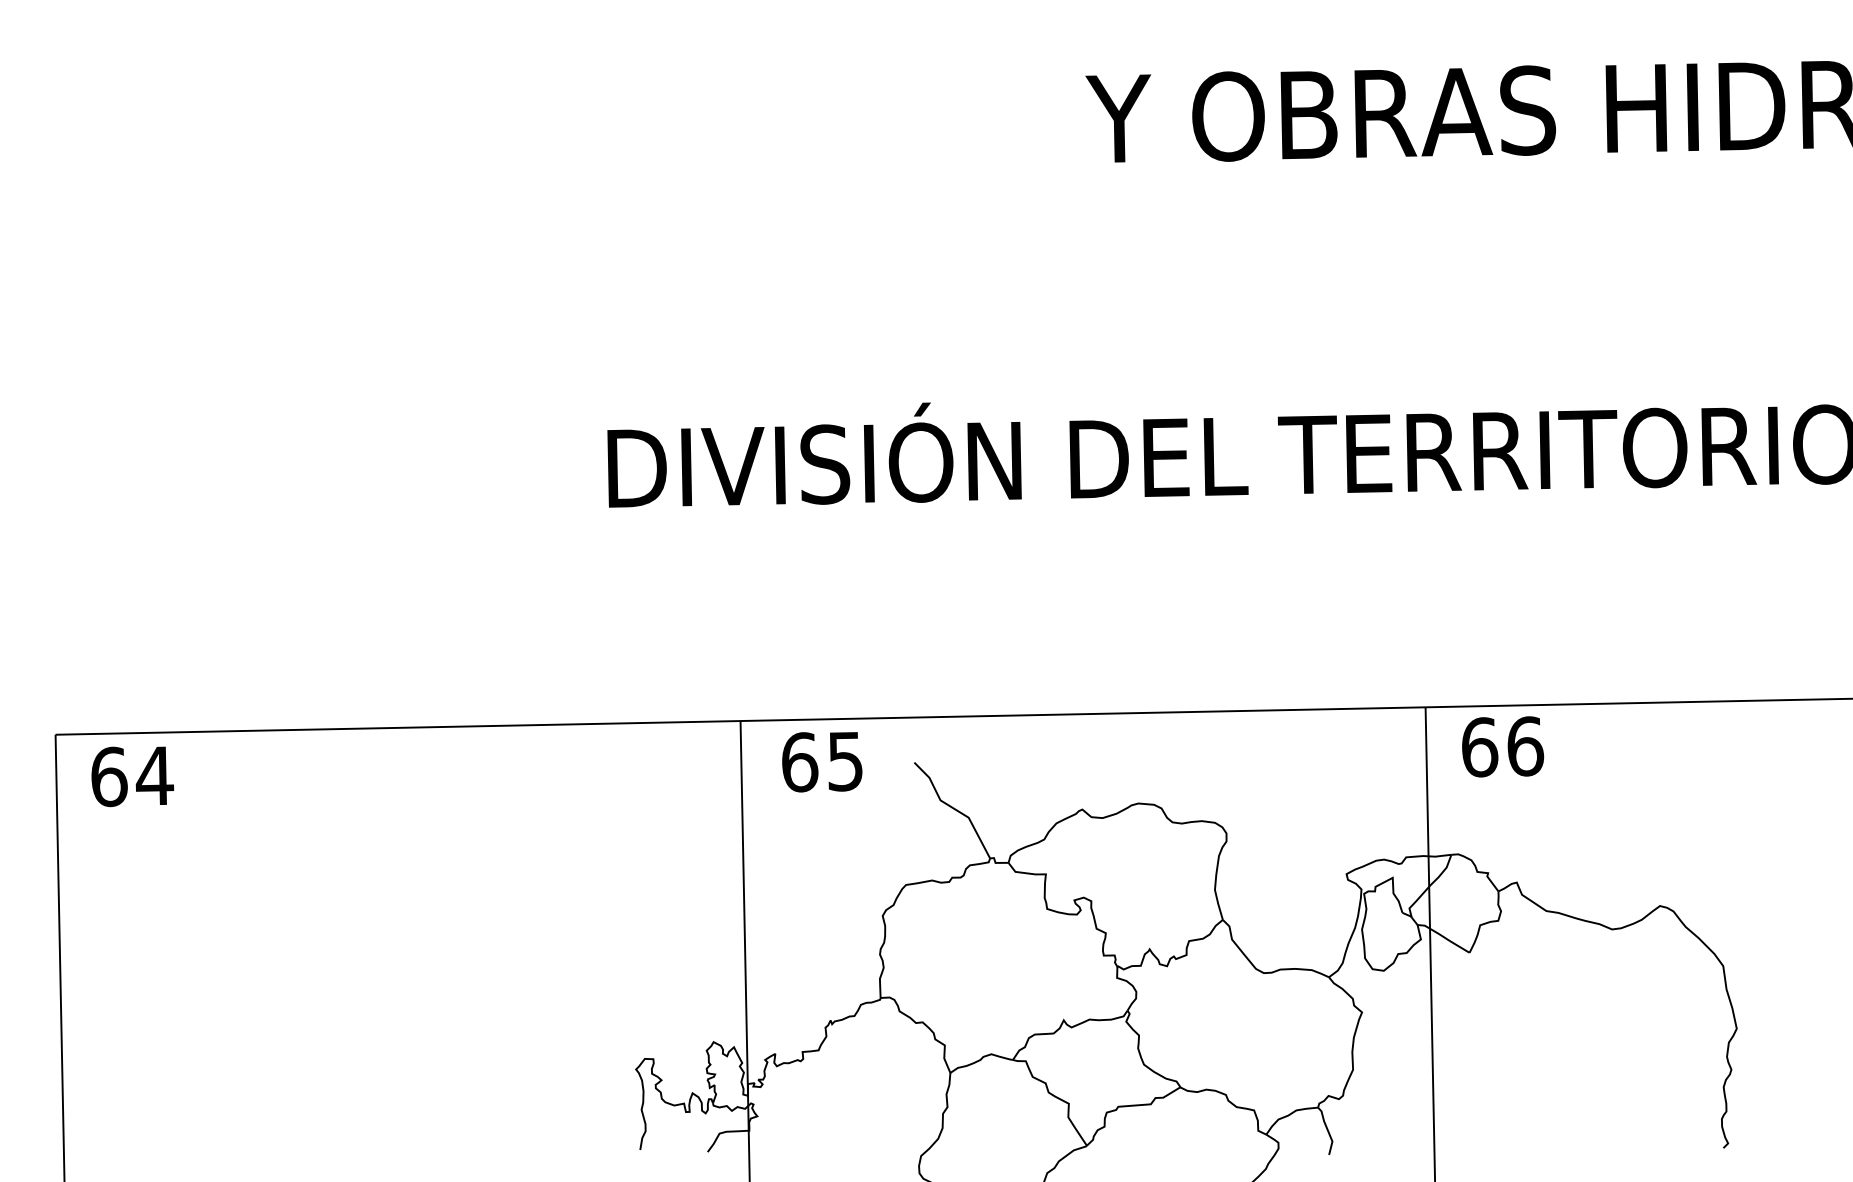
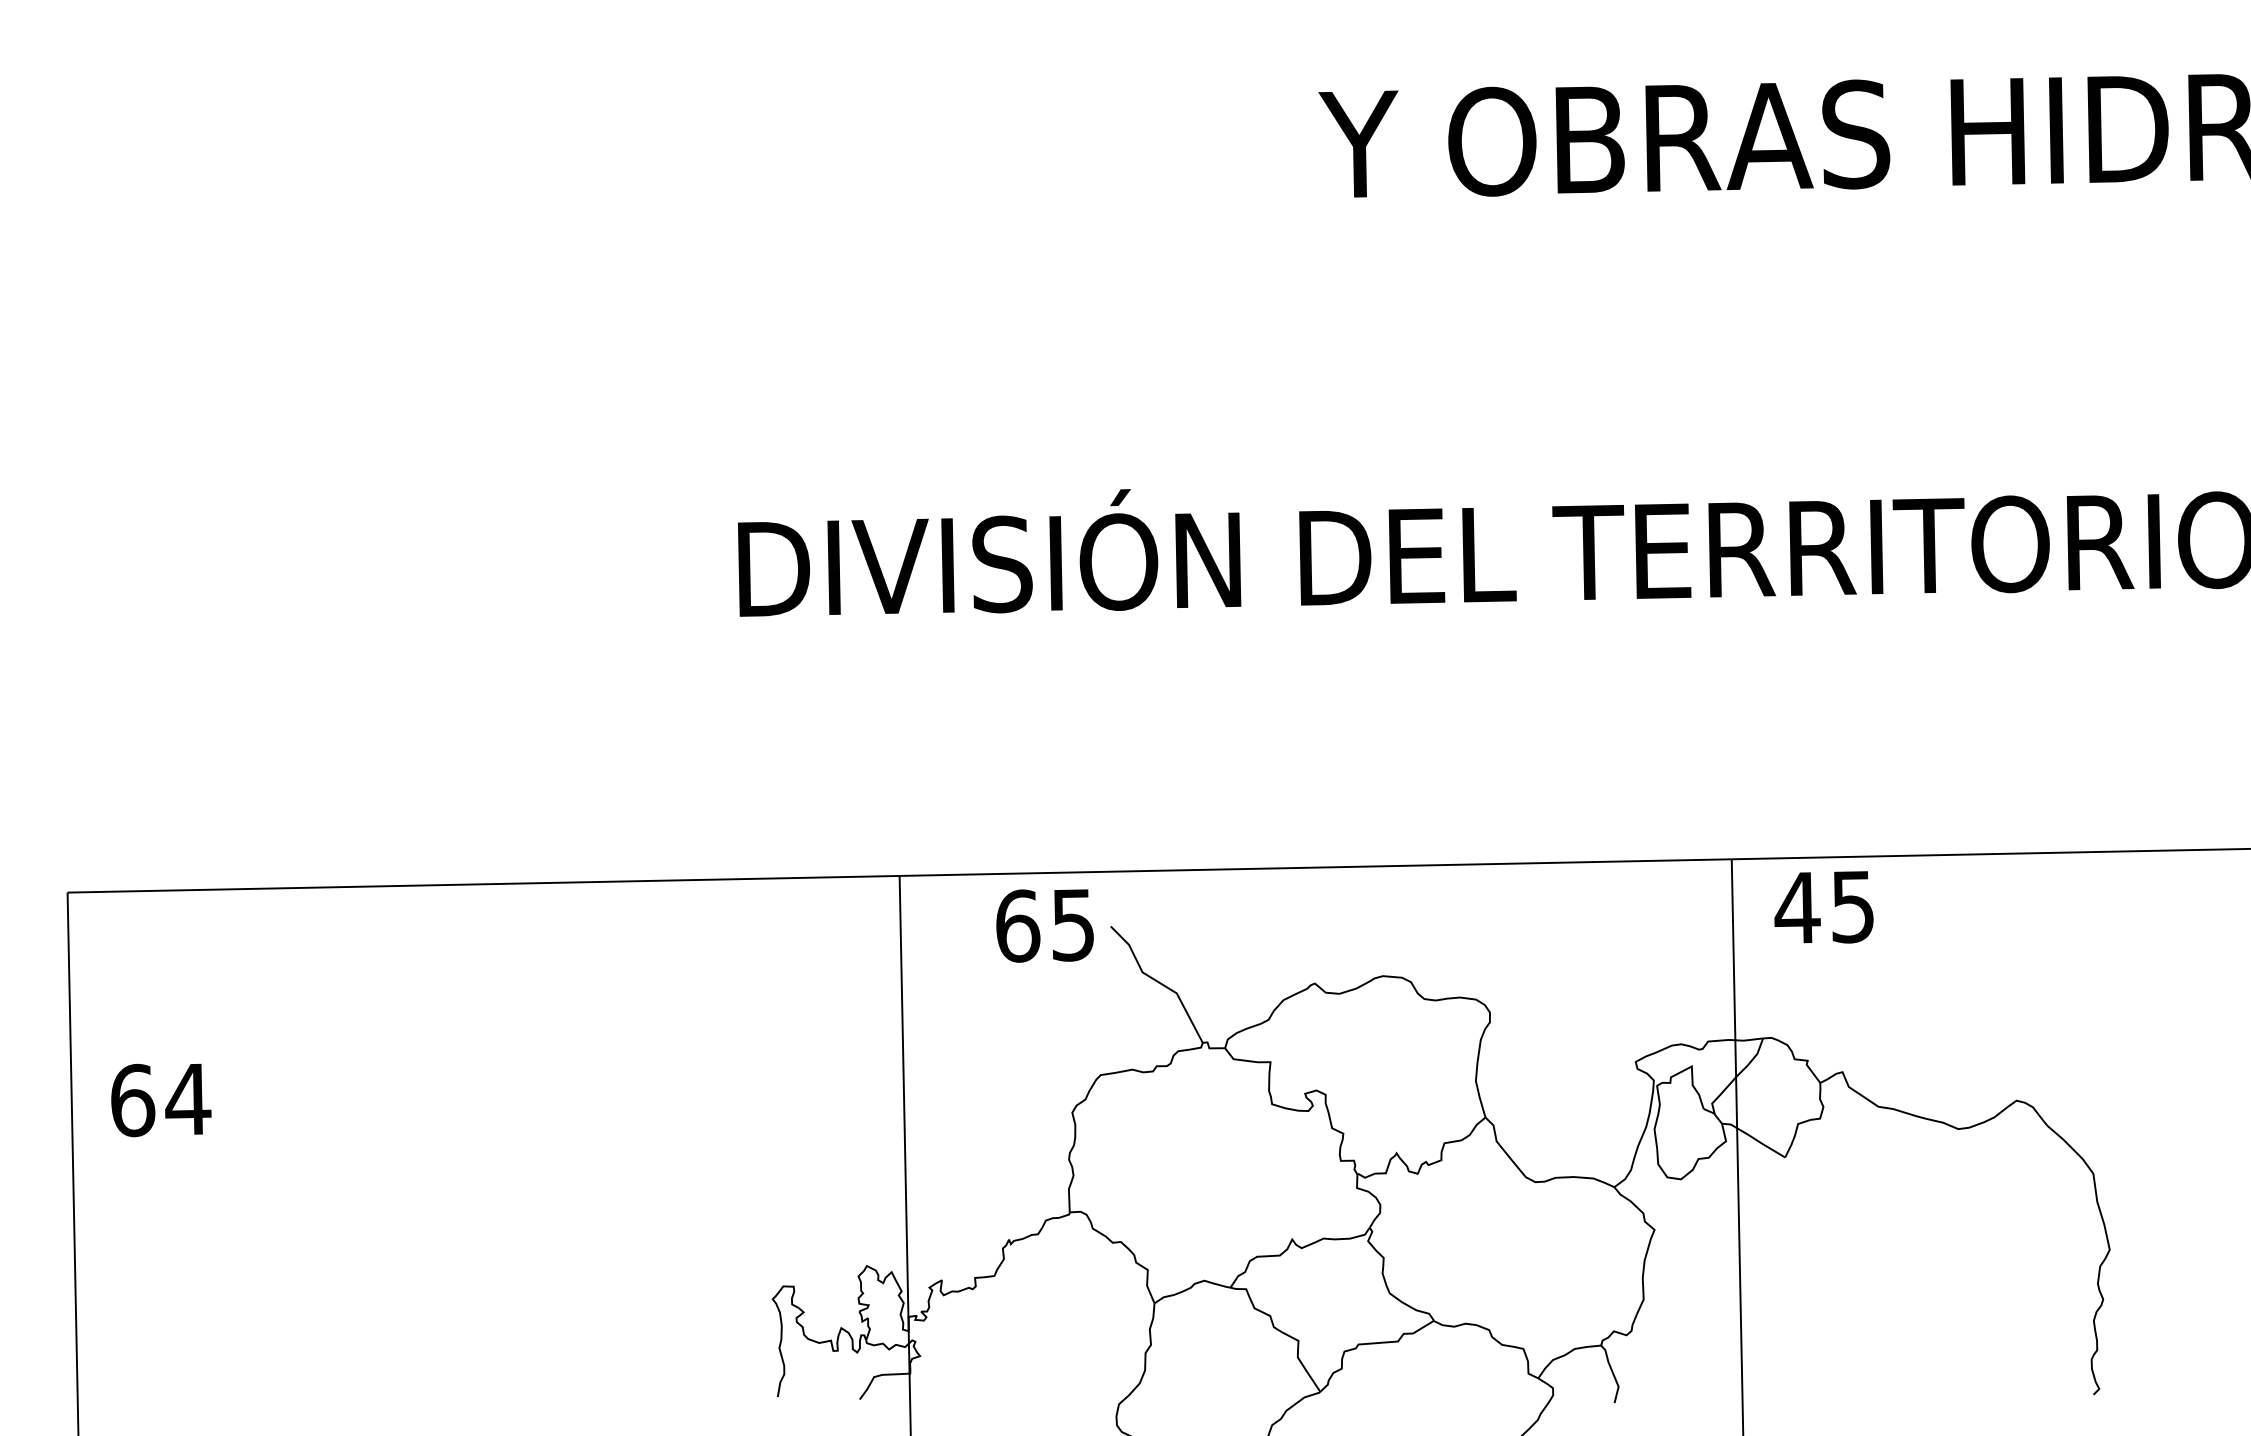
text: (1502, 746) -> (1825, 906), 66 -> 45
text: (822, 762) -> (1045, 926), moved
text: (132, 776) -> (161, 1100), moved

